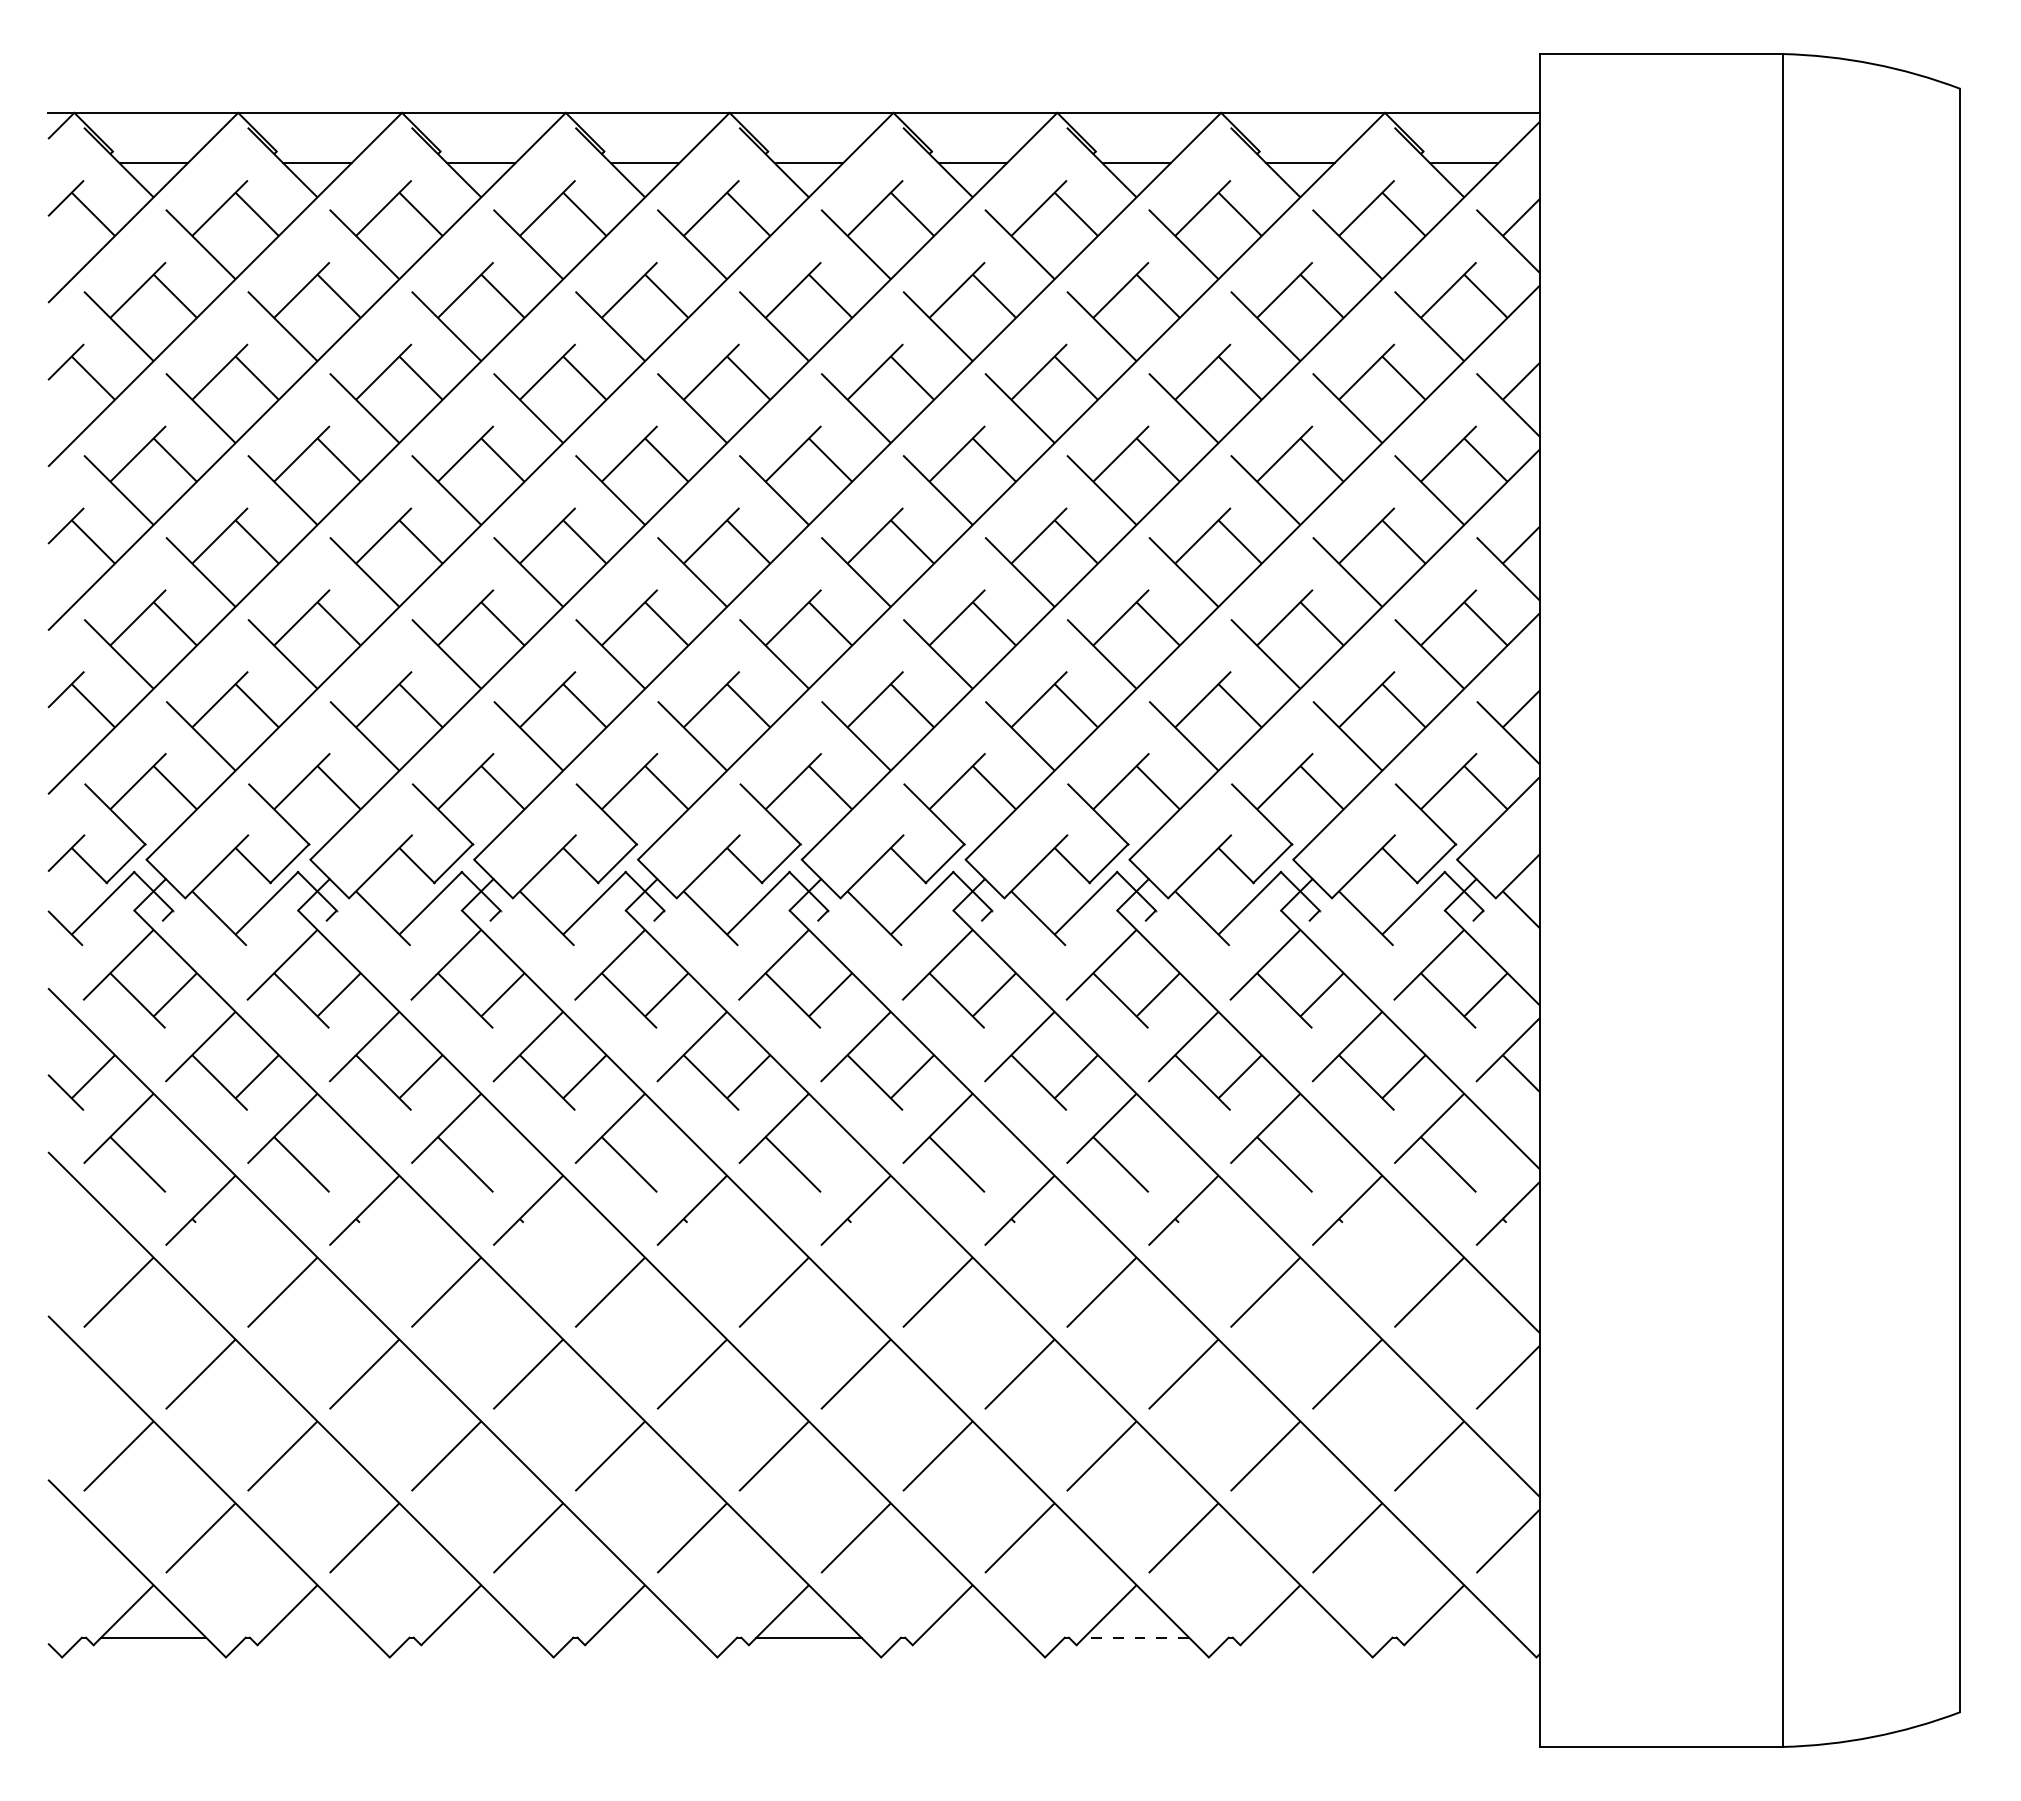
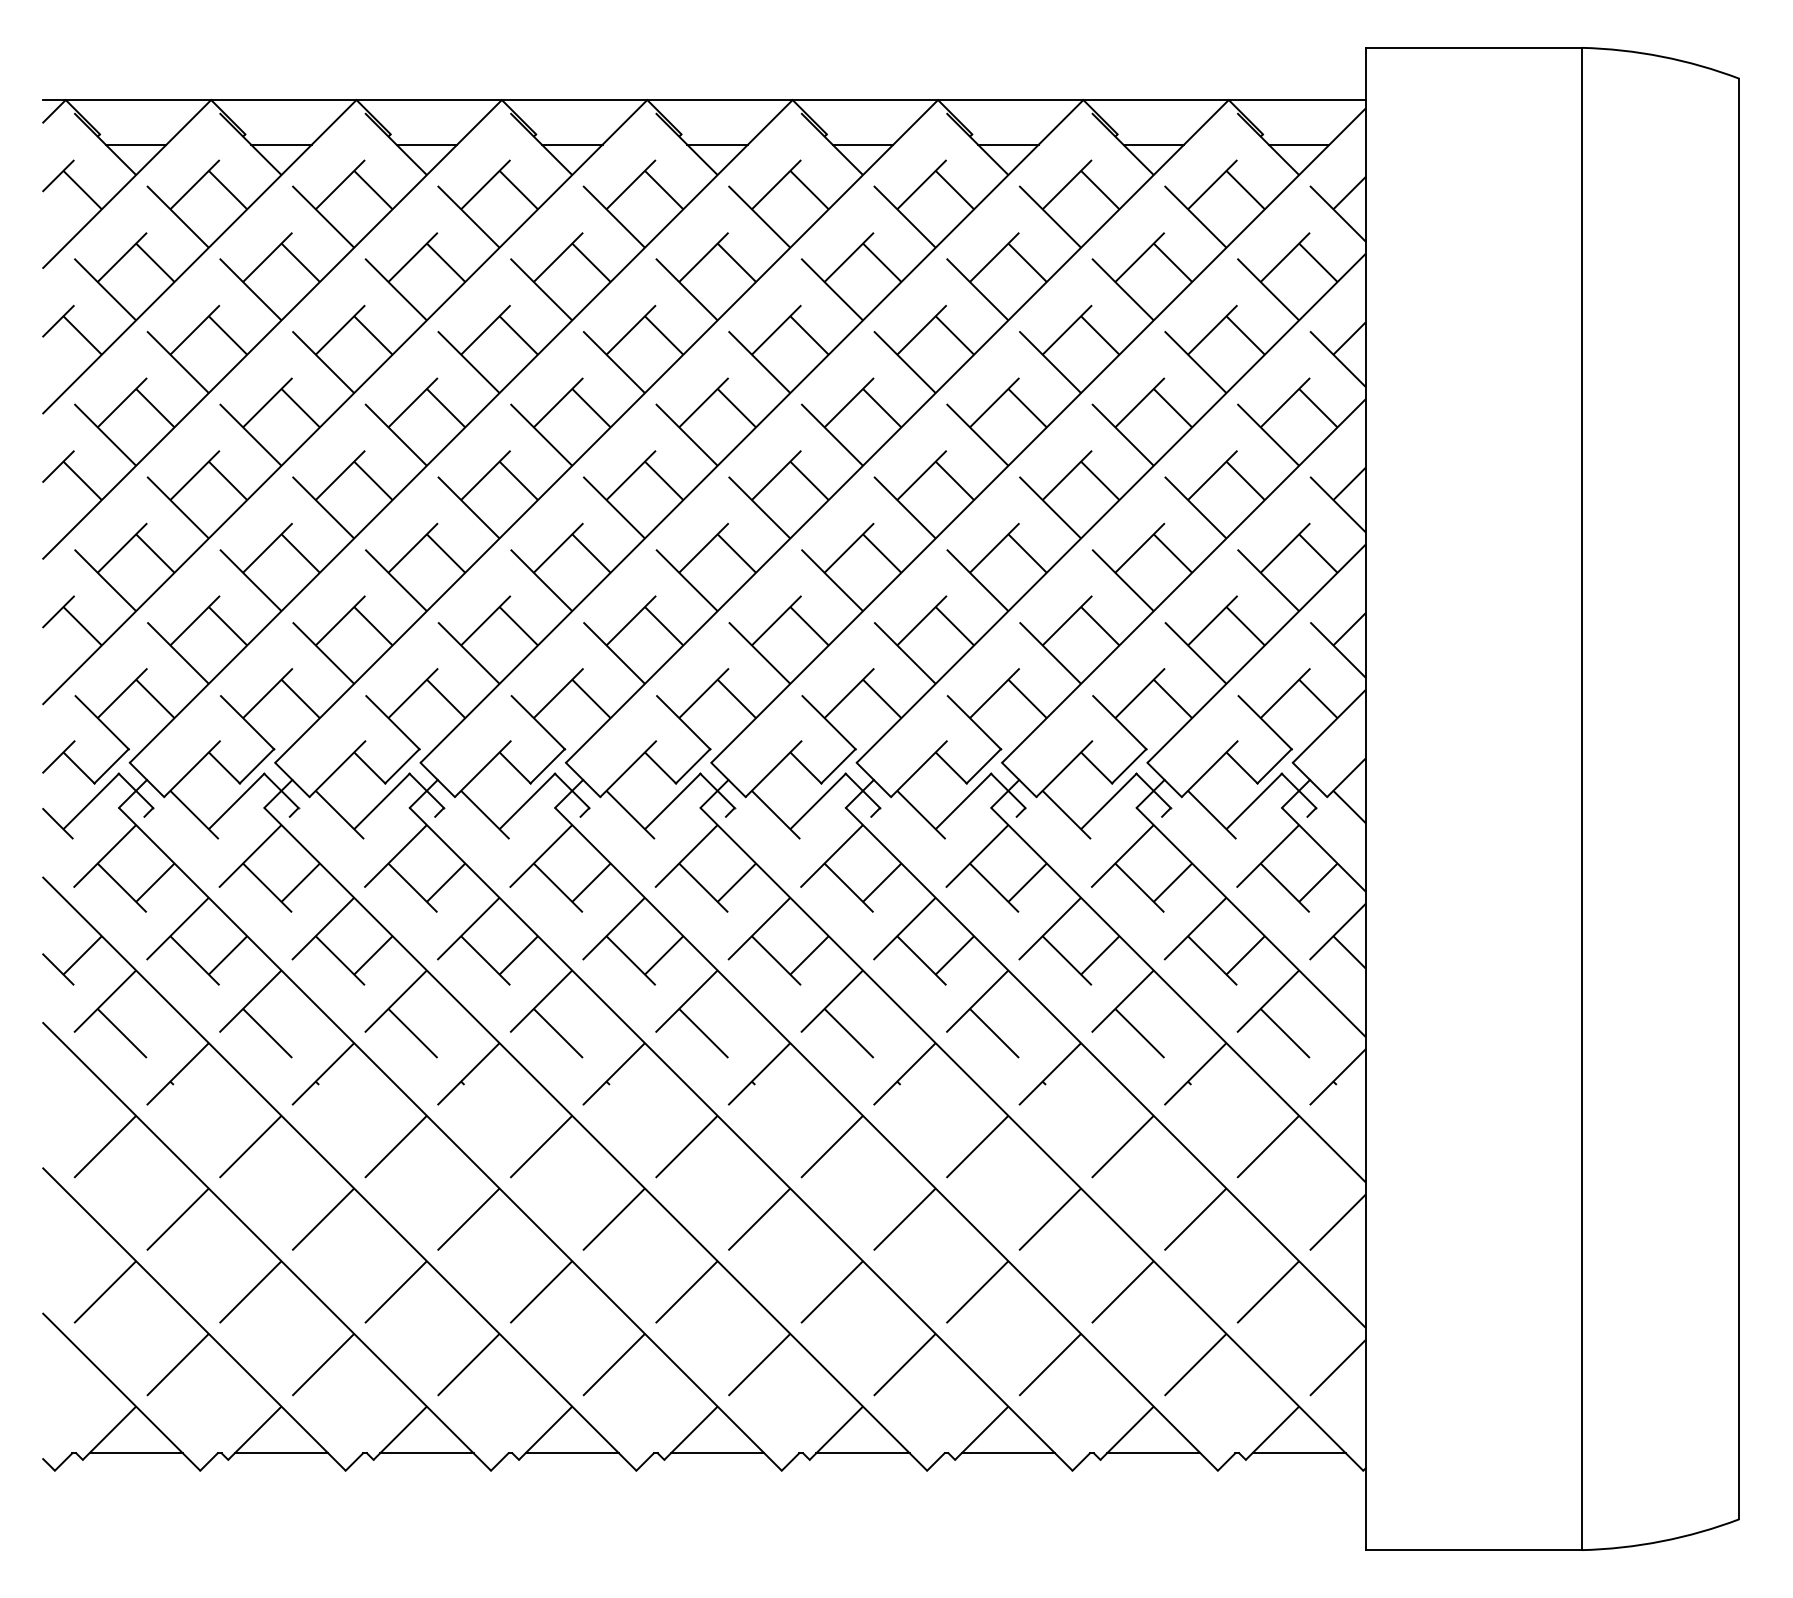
line: (317, 1637) -> (281, 1453), added
line: (480, 1637) -> (426, 1453), added
line: (644, 1637) -> (571, 1453), added
line: (972, 1637) -> (862, 1453), added
line: (1136, 1637) -> (1008, 1453), dashed -> solid
line: (1299, 1637) -> (1152, 1453), added
line: (1463, 1637) -> (1298, 1453), added

